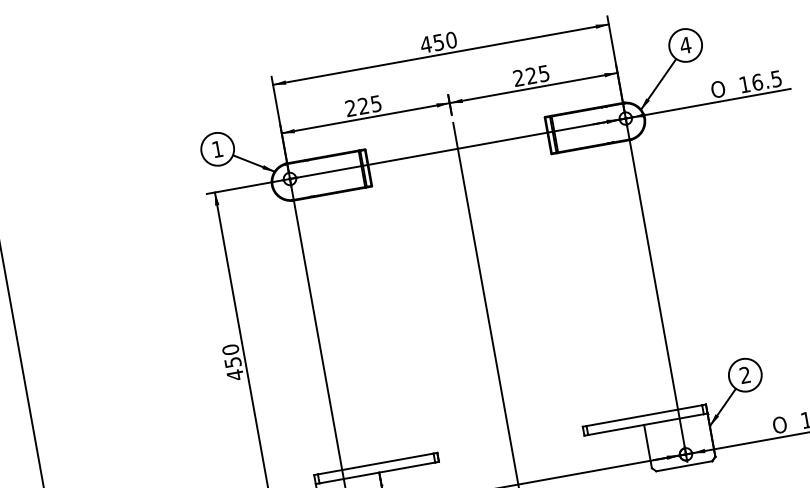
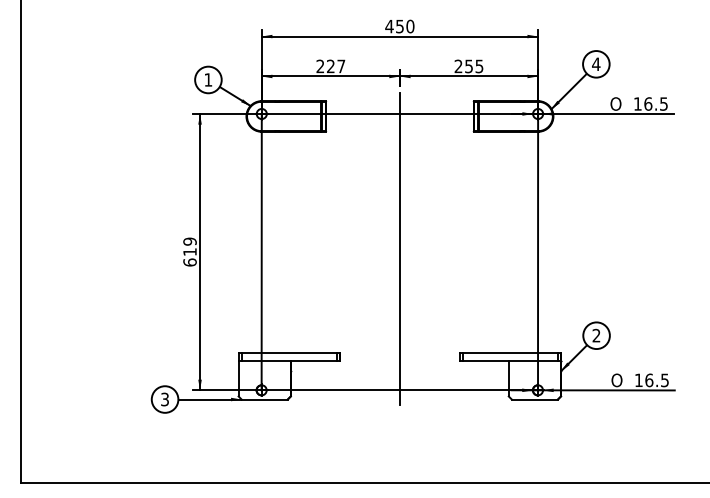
text: (530, 76) -> (468, 66), 225 -> 255
text: (376, 103) -> (341, 66), 225 -> 227
text: (232, 361) -> (189, 251), 450 -> 619

